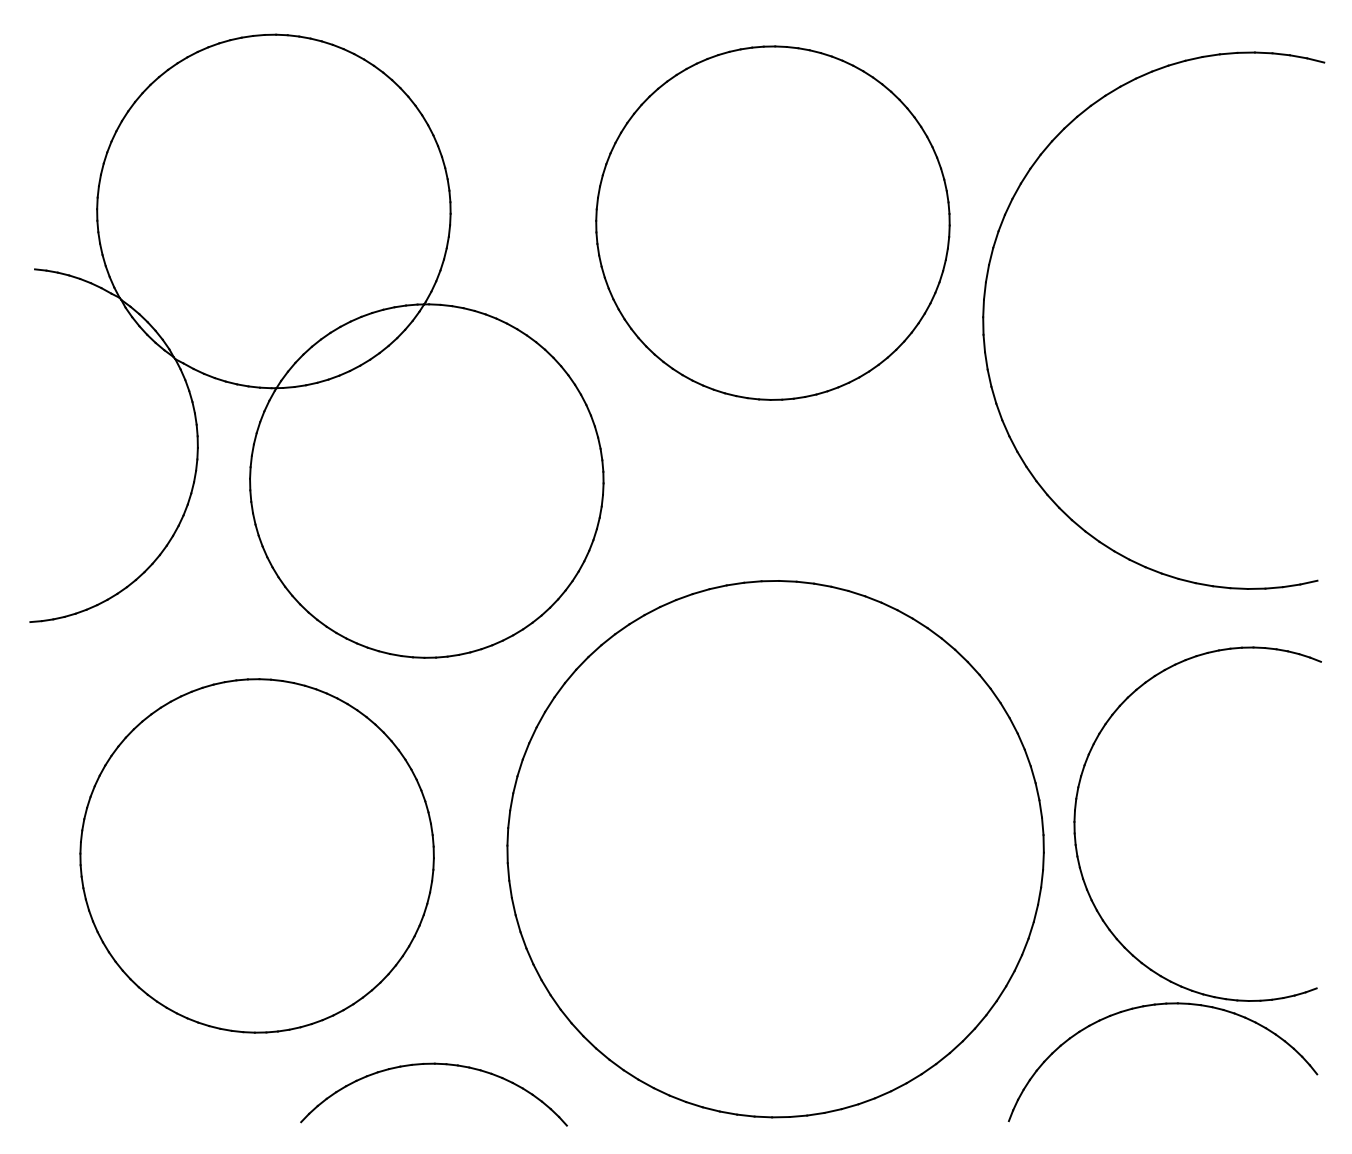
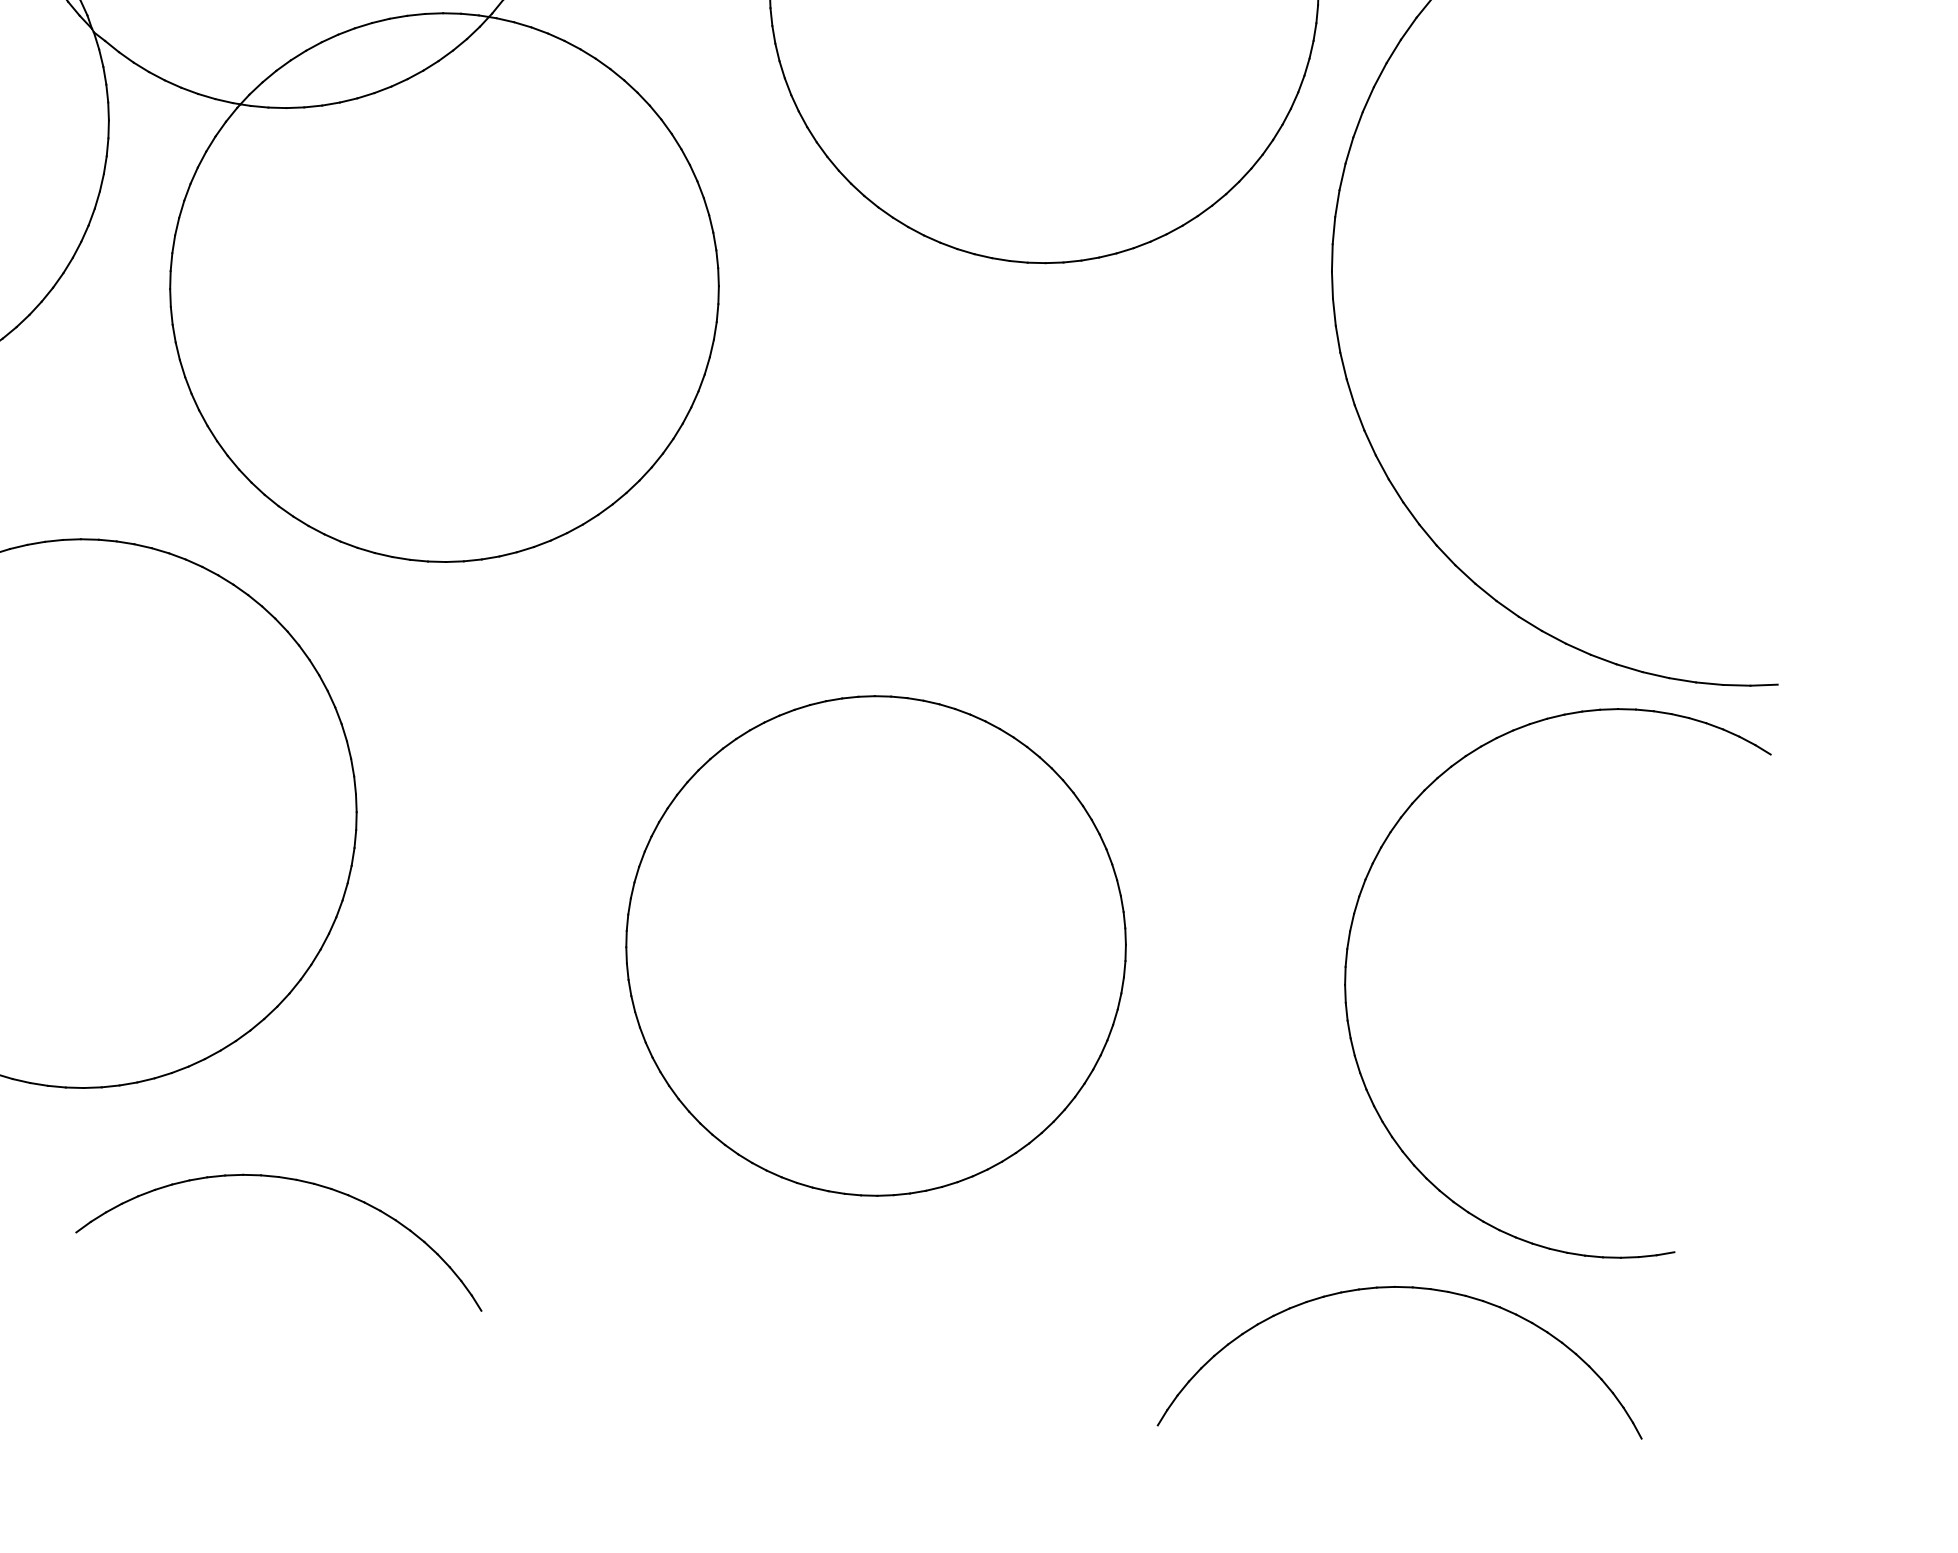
part: (1076, 808) -> (1356, 911), moved
part: (775, 849) -> (875, 946), size x0.6

